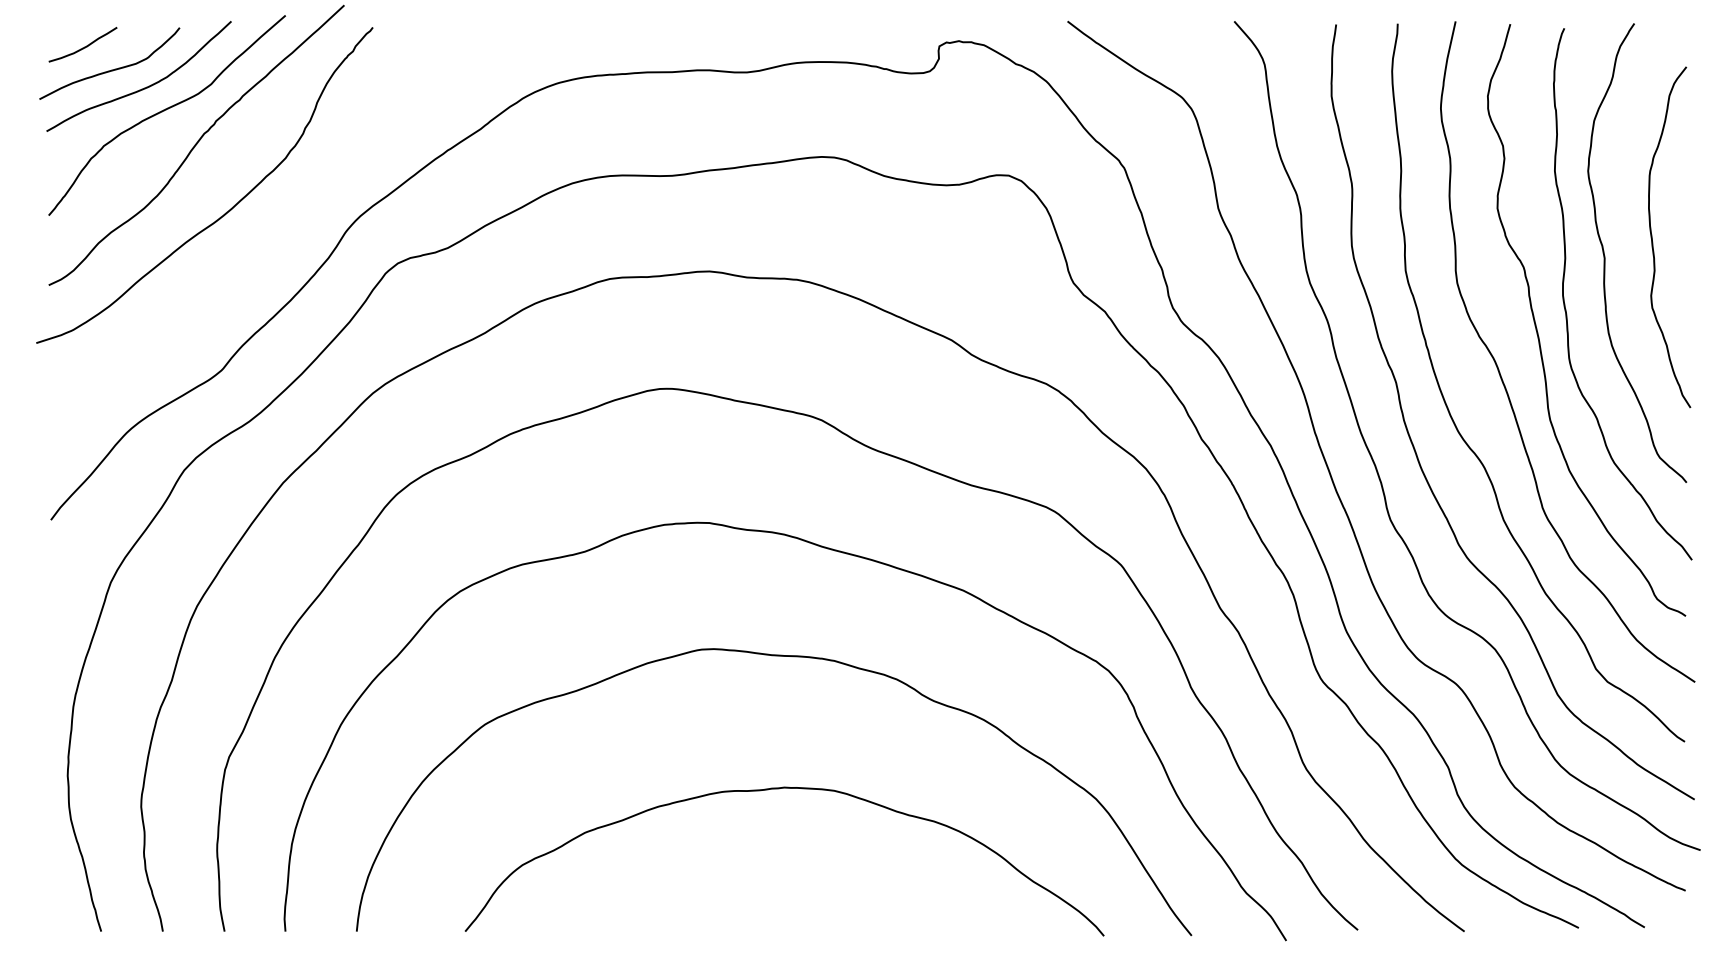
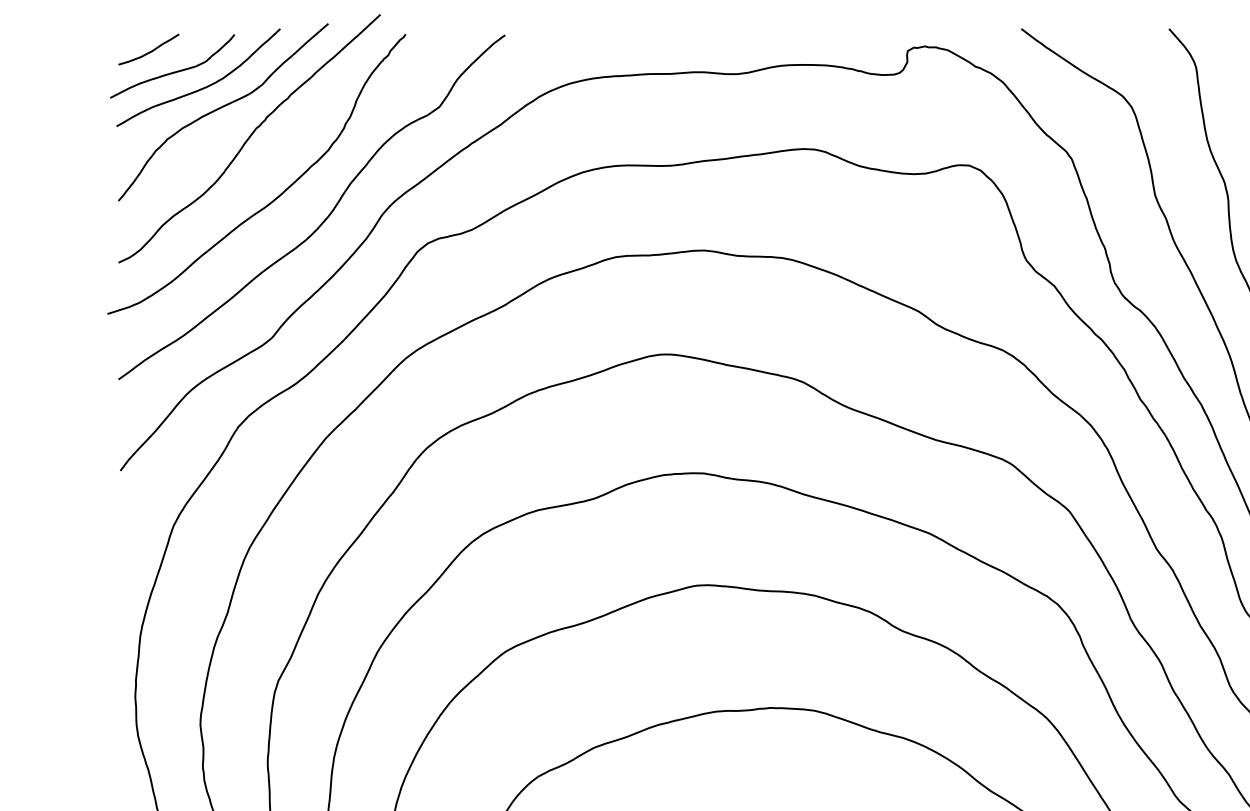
curve: (281, 236) -> (324, 219), added

